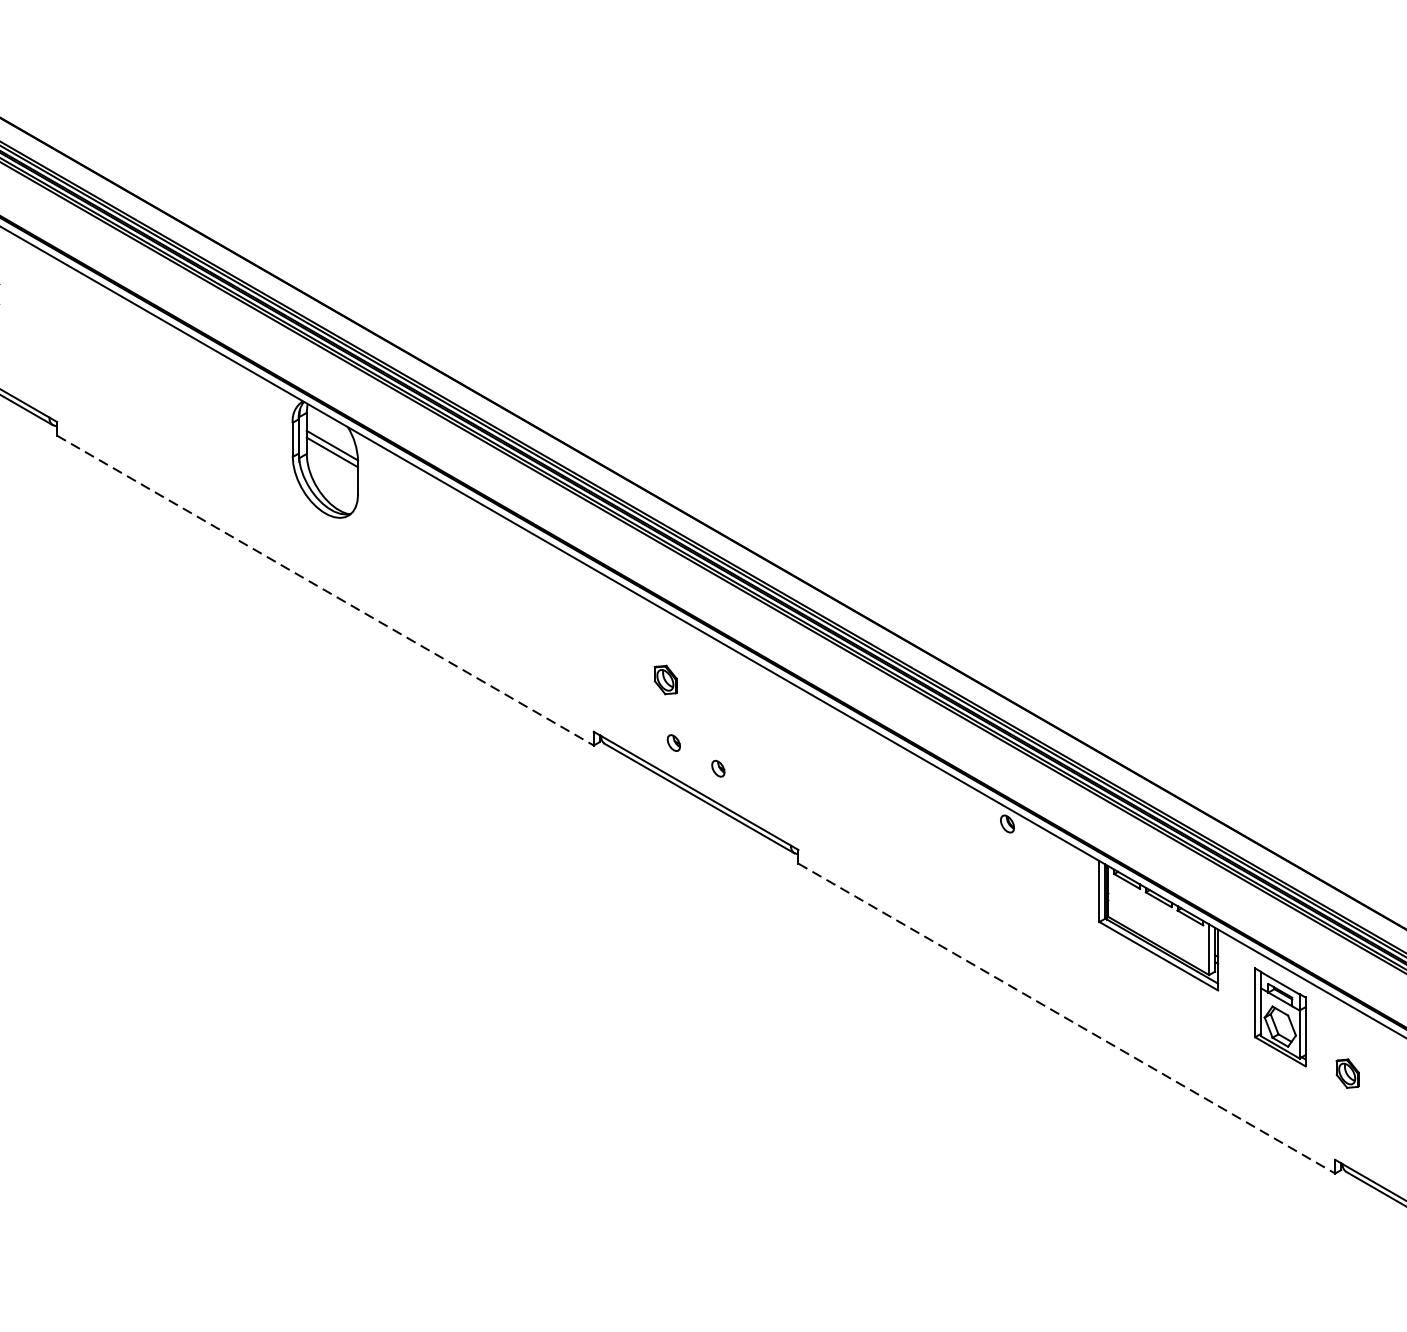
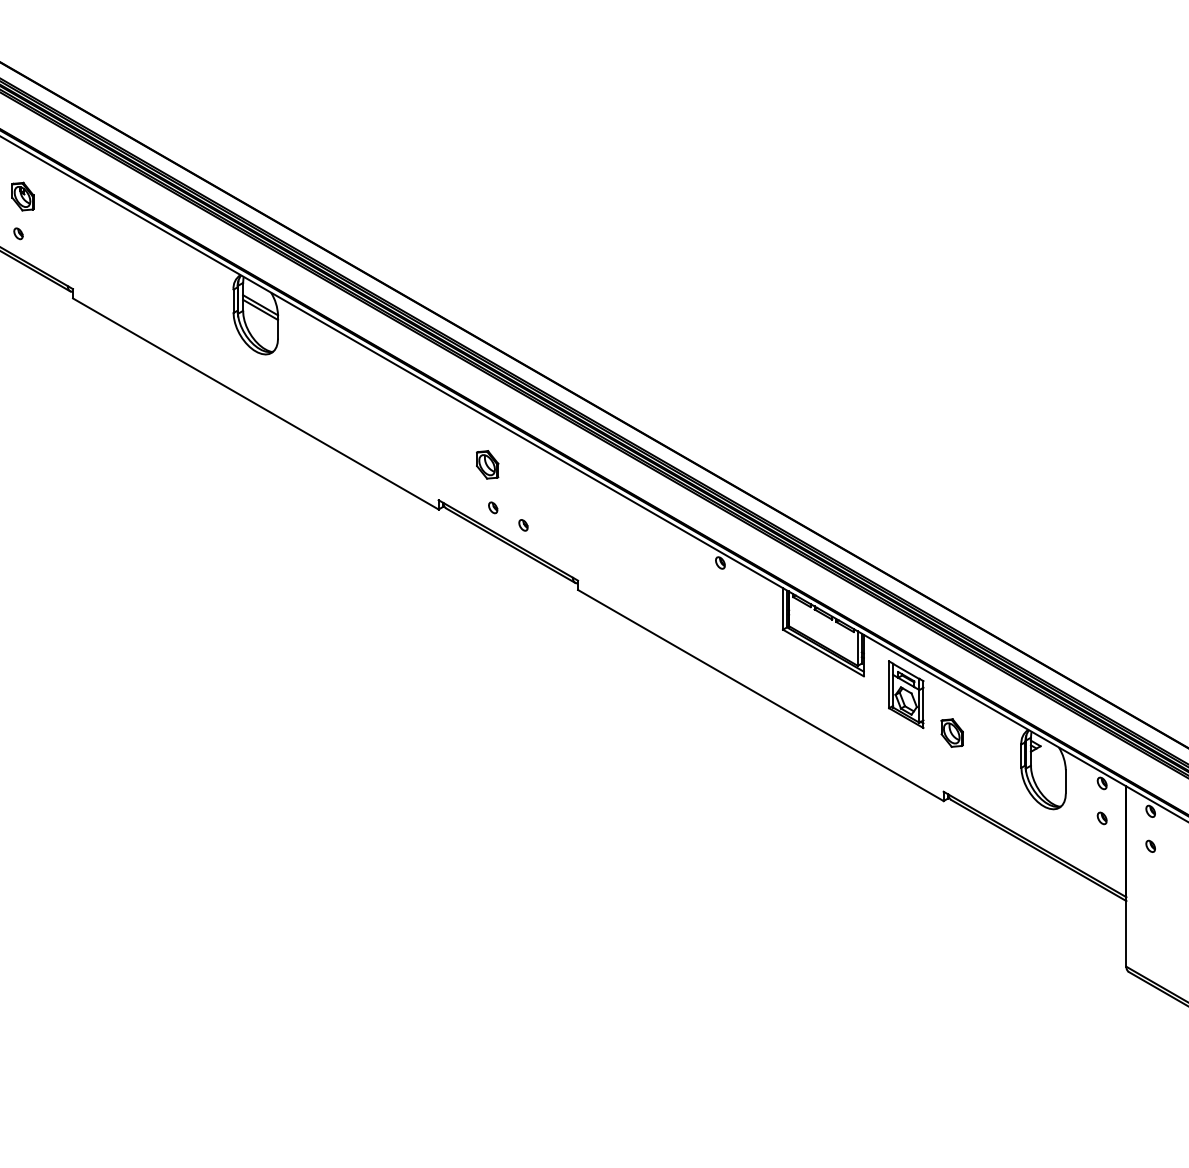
line: (326, 591) -> (256, 404), dashed -> solid
part: (665, 679) -> (487, 464), size x1.43
line: (1067, 1018) -> (761, 695), dashed -> solid
part: (1346, 1072) -> (951, 732), size x1.43

